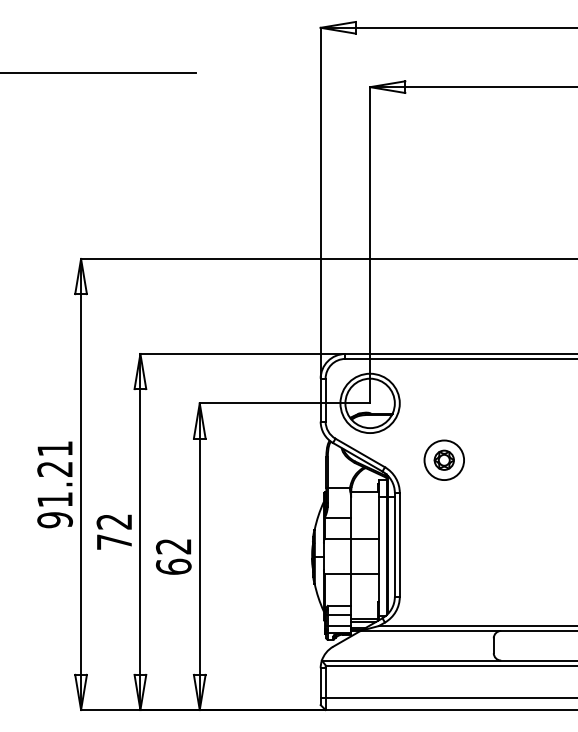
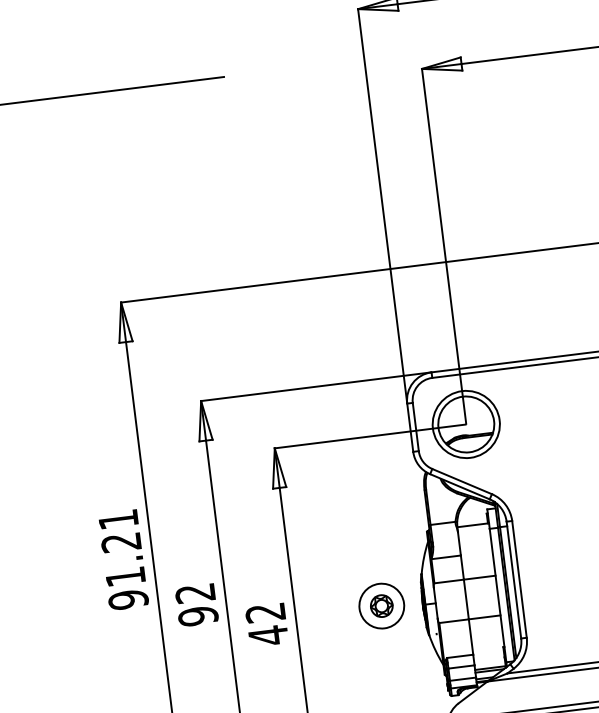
part: (443, 459) -> (380, 605), moved
text: (114, 542) -> (198, 616), 72 -> 92
text: (173, 566) -> (268, 635), 62 -> 42

